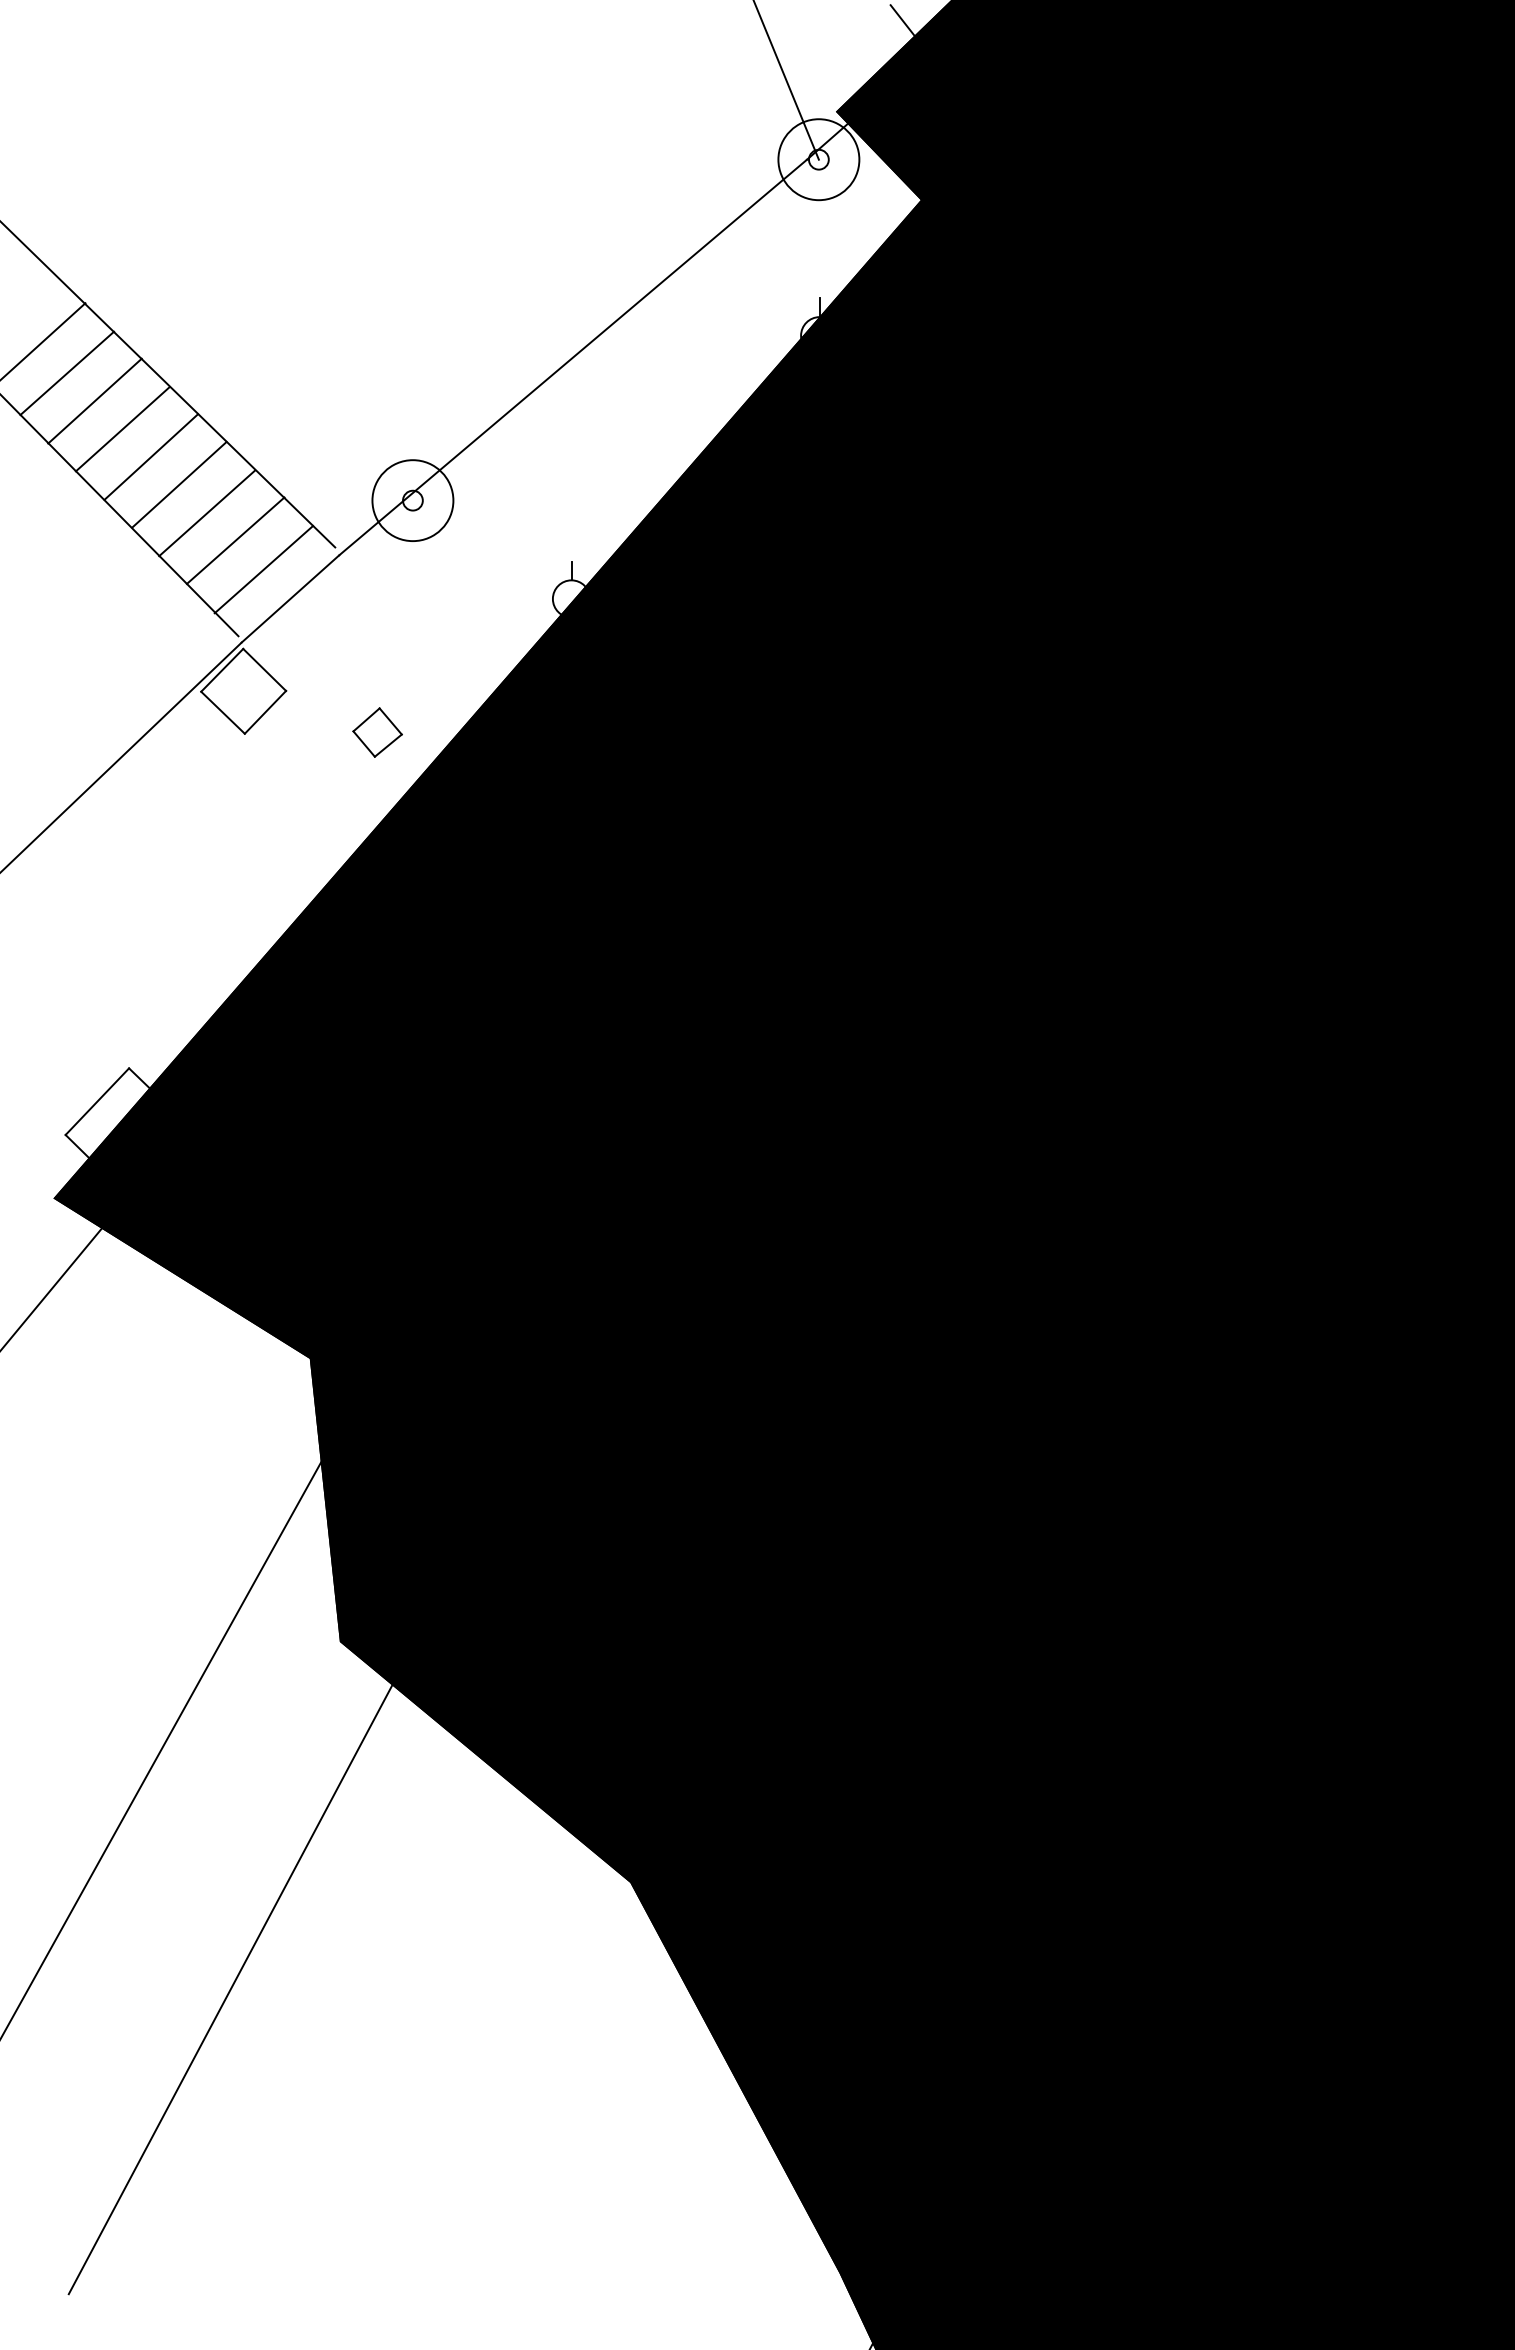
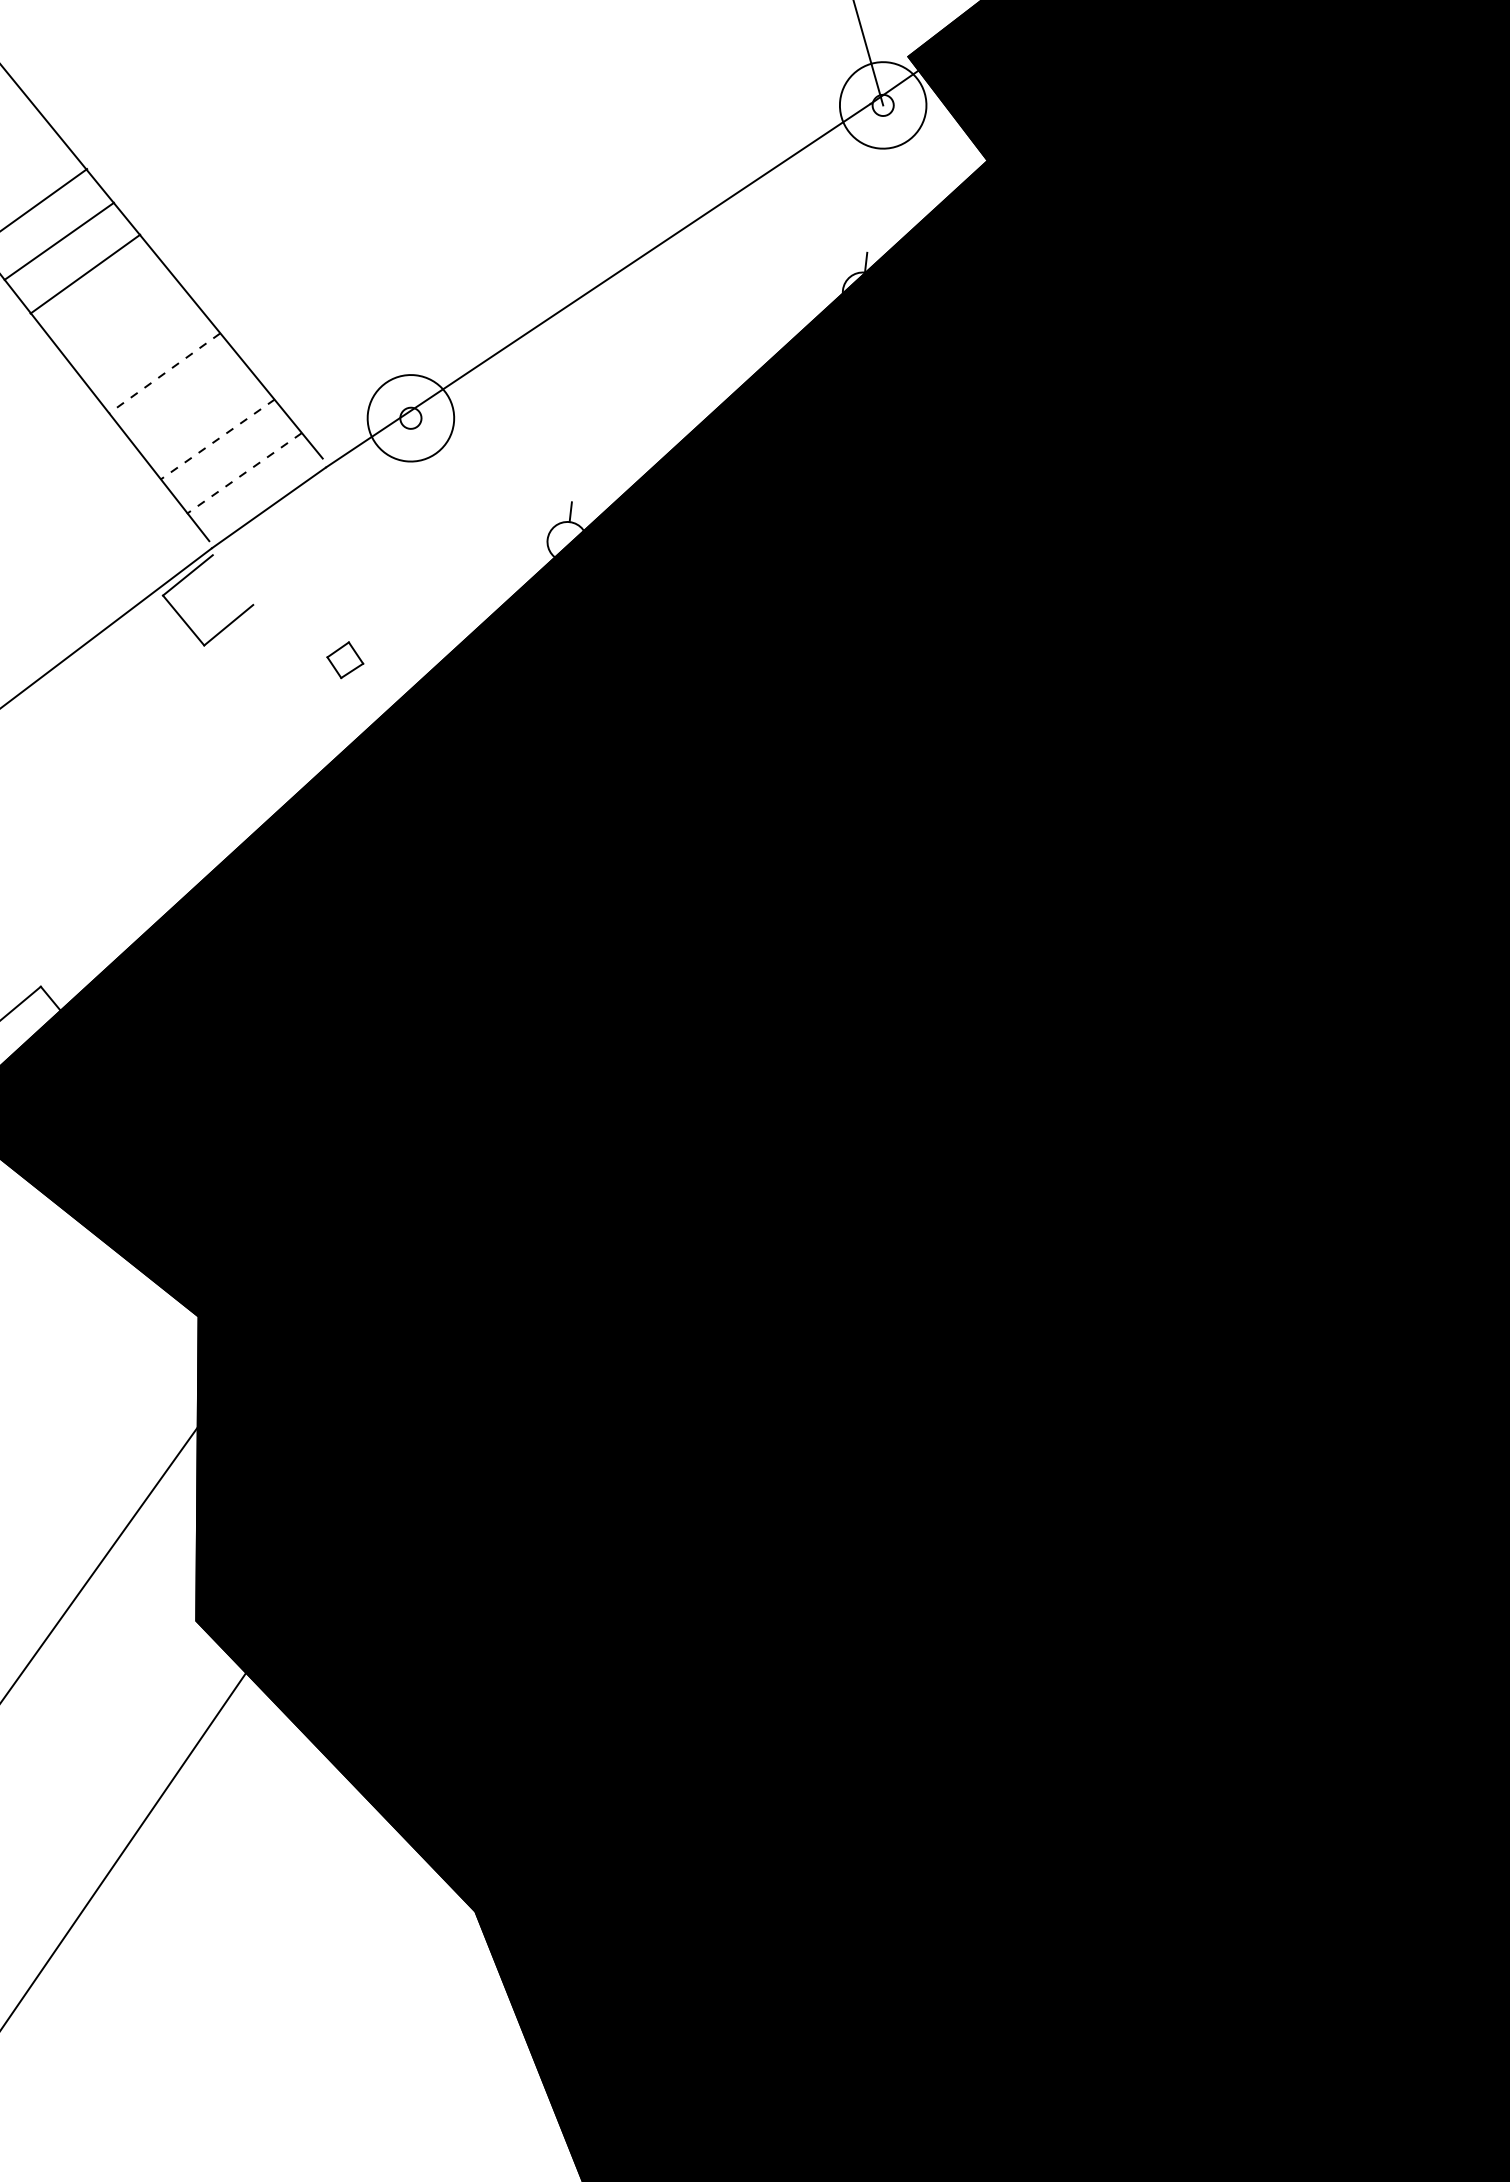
line: (122, 429) -> (111, 307), removed
line: (151, 456) -> (138, 339), removed
line: (179, 484) -> (165, 372), solid -> dashed
line: (207, 513) -> (191, 407), removed
line: (235, 541) -> (217, 440), solid -> dashed
line: (263, 569) -> (243, 473), solid -> dashed
line: (264, 669) -> (232, 579), removed
part: (377, 732) -> (345, 660), size x0.7

